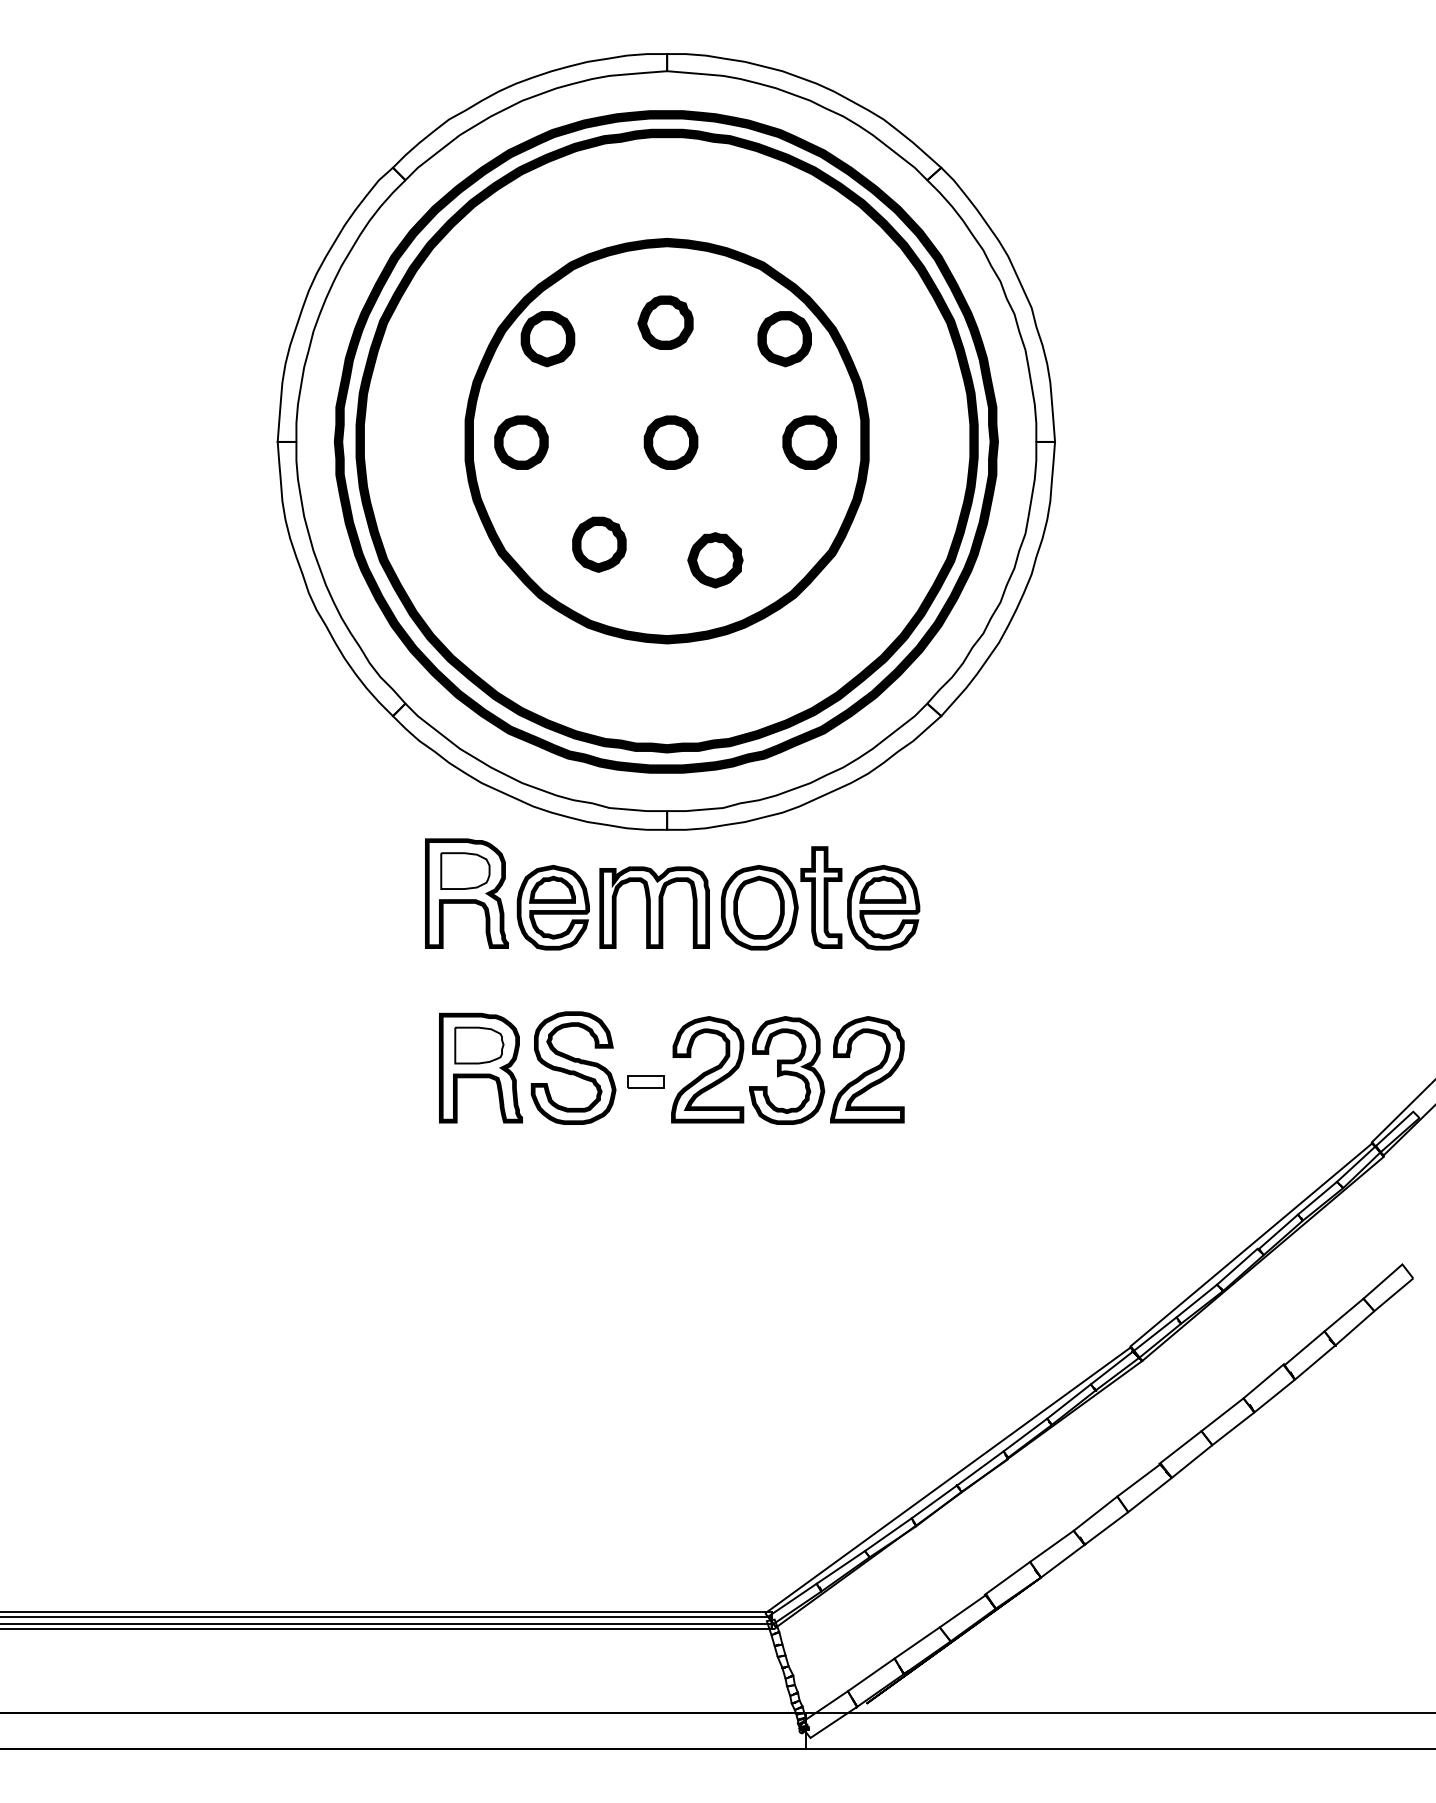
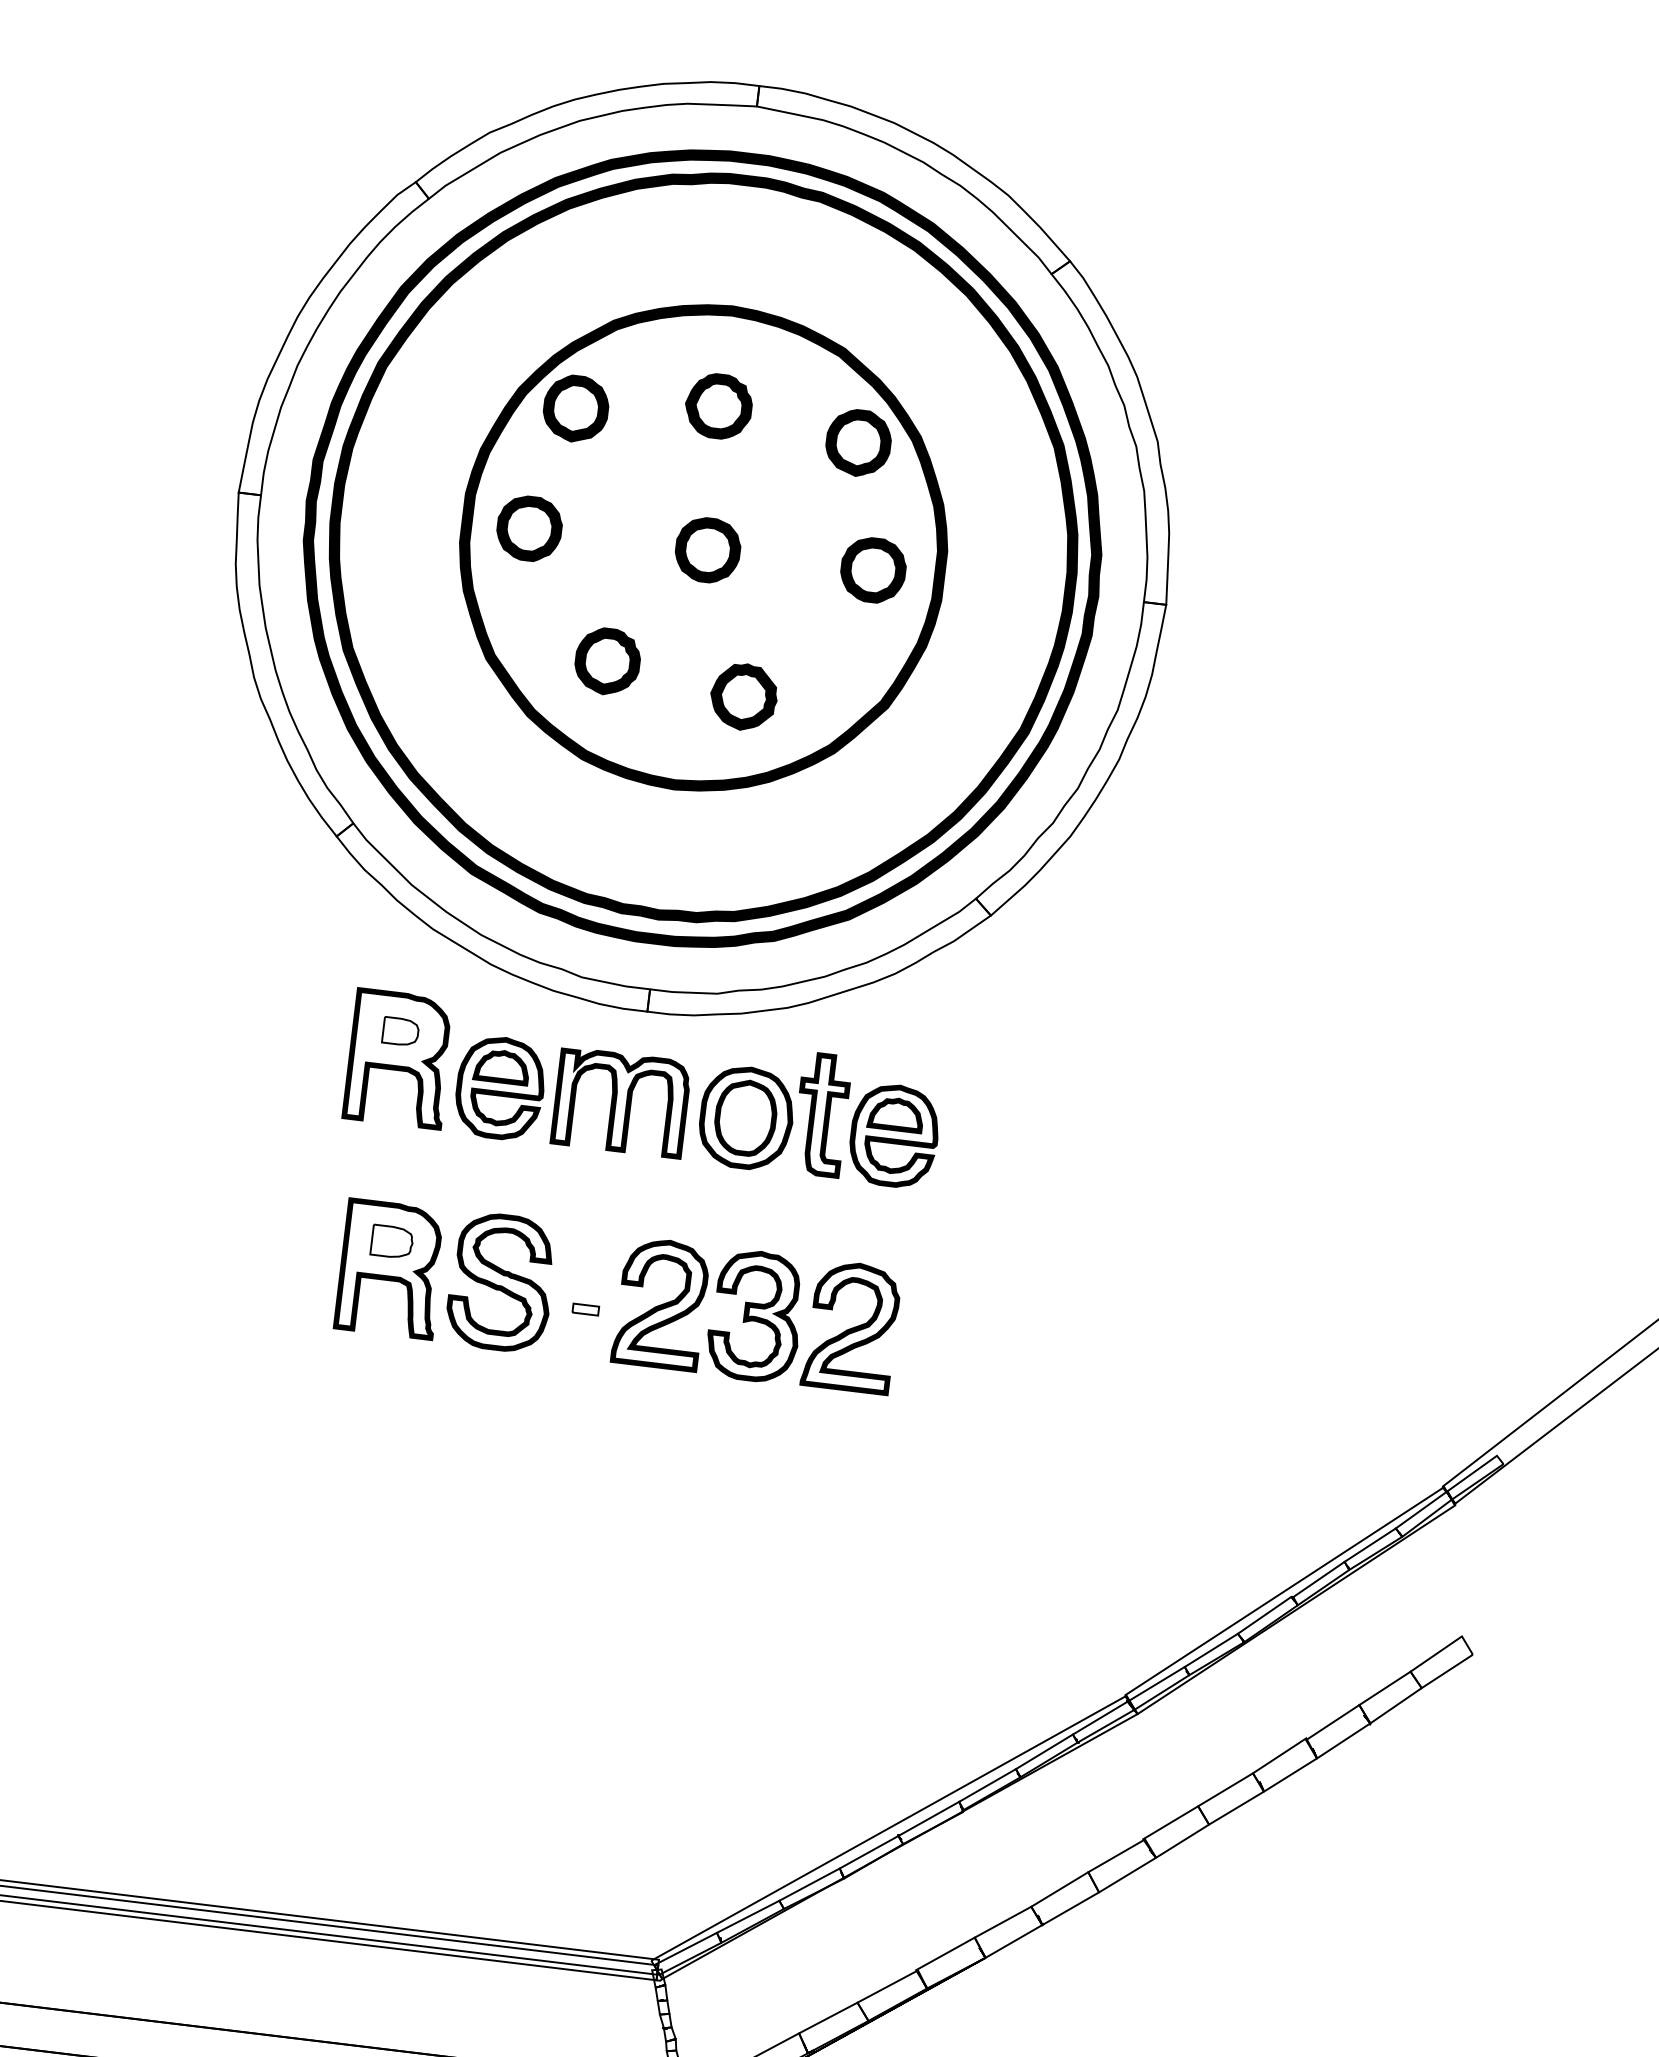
part: (465, 870) -> (400, 1031), size x0.6
part: (479, 1045) -> (392, 1241), size x0.7
part: (645, 1081) -> (585, 1308), size x0.6

